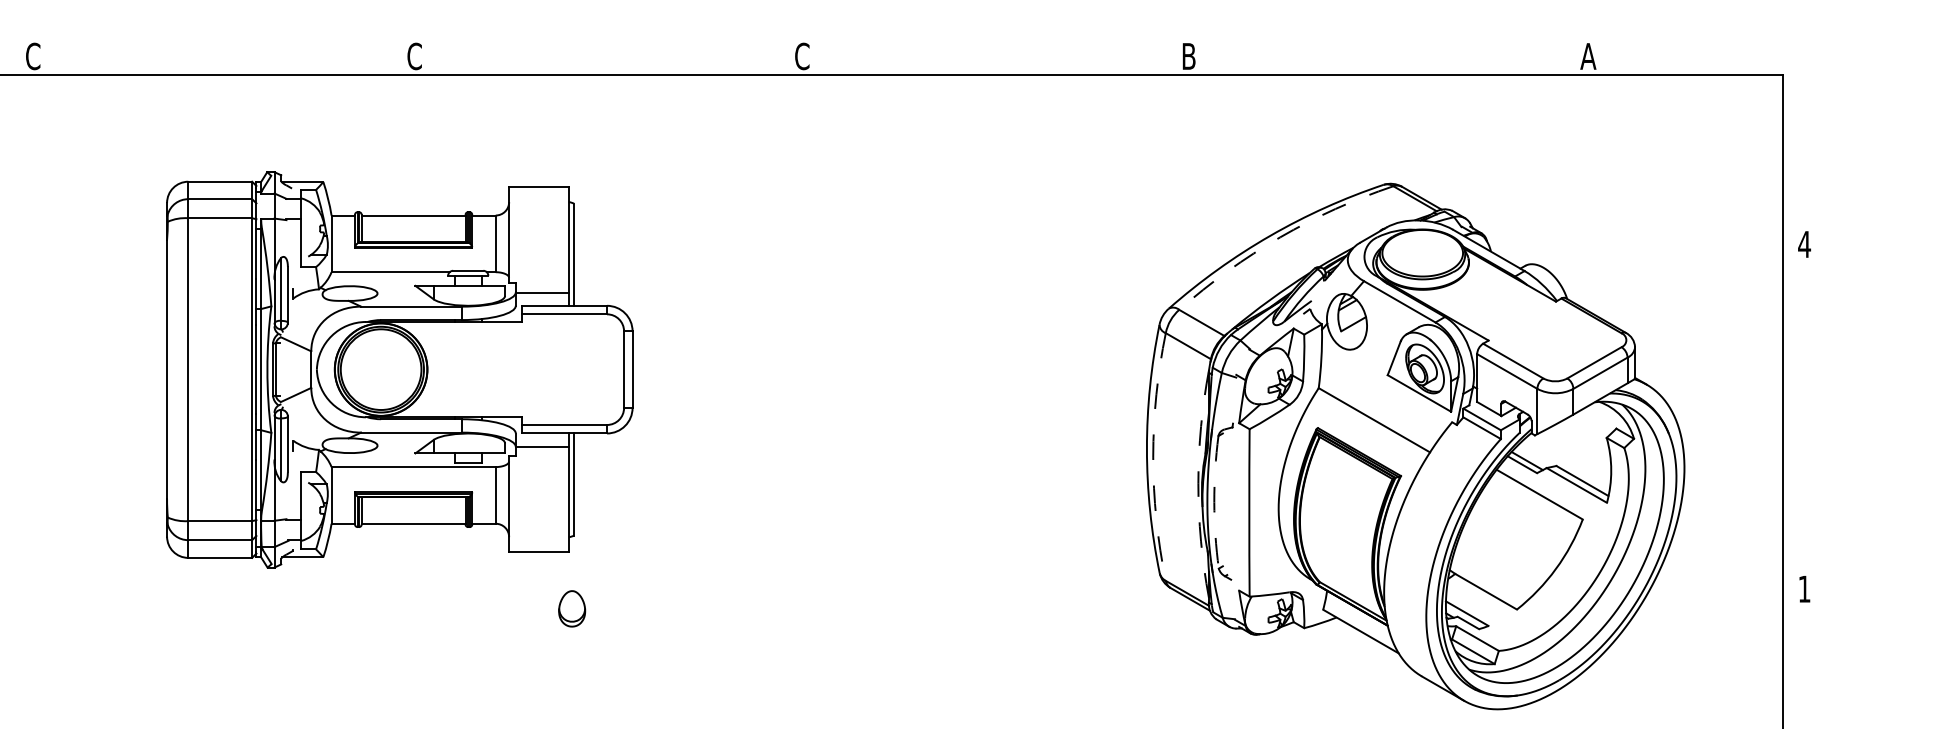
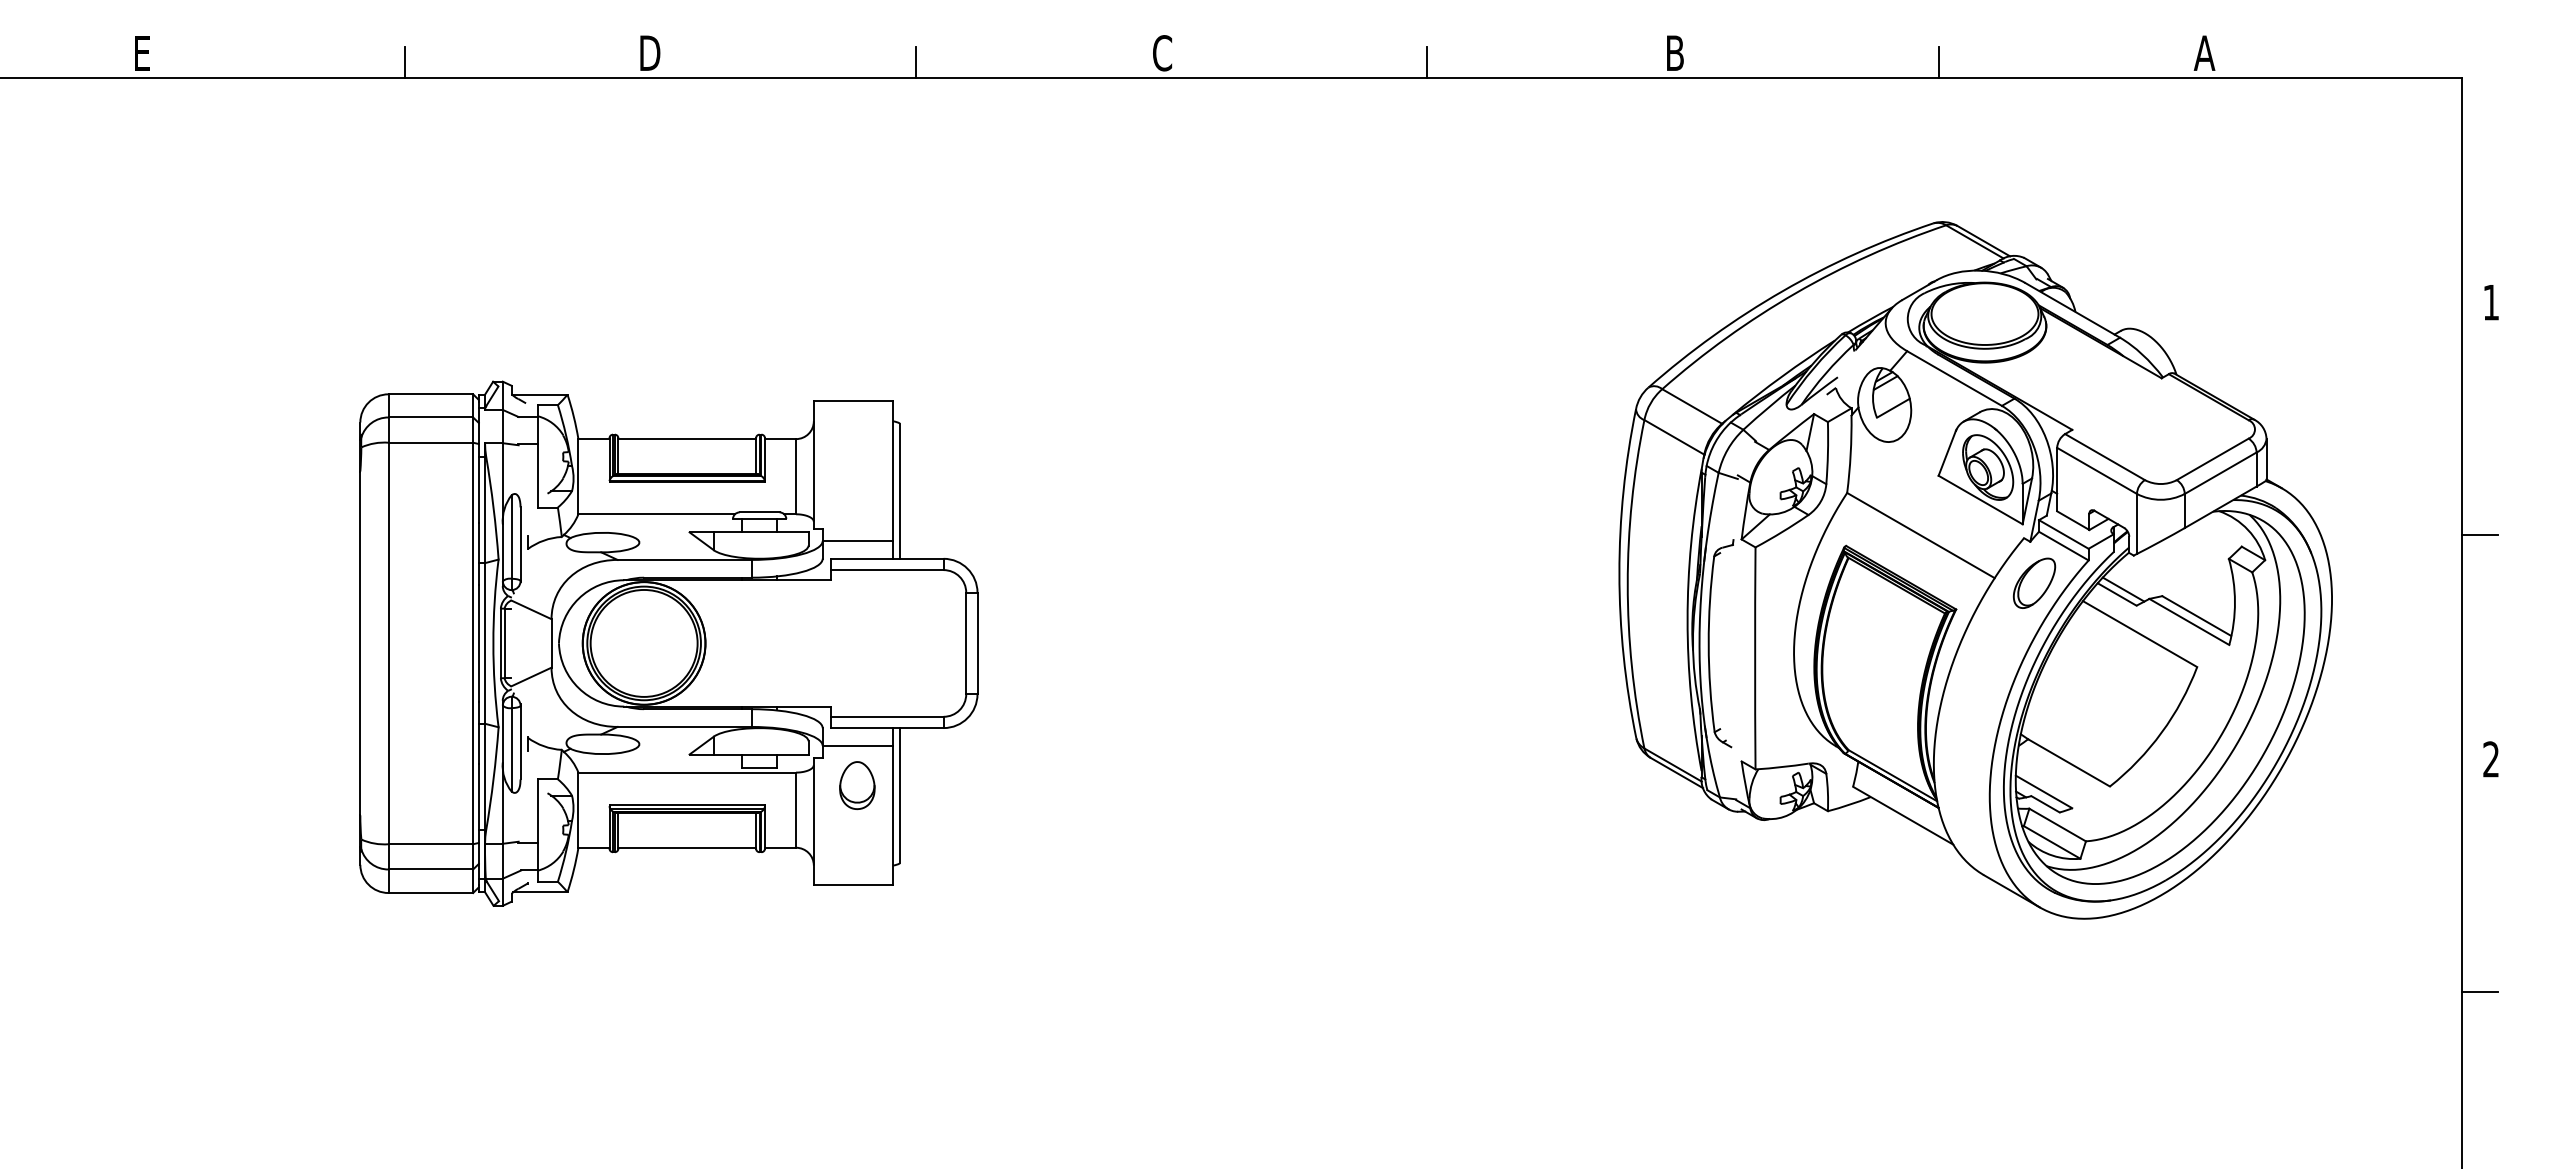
text: (32, 56) -> (142, 53), C -> E
text: (415, 56) -> (649, 53), C -> D
line: (231, 63) -> (405, 62), added
line: (616, 63) -> (916, 62), added
line: (1002, 63) -> (1427, 62), added
line: (1387, 63) -> (1938, 62), added
arc: (1280, 237) -> (1796, 293), dashed -> solid
text: (1804, 244) -> (2490, 302), 4 -> 1
part: (399, 369) -> (668, 643), moved
line: (1796, 419) -> (2480, 534), added
part: (1460, 455) -> (2034, 582), added
arc: (1153, 457) -> (1627, 584), dashed -> solid
arc: (1198, 483) -> (1687, 619), dashed -> solid
arc: (1214, 502) -> (1708, 644), dashed -> solid
text: (1804, 589) -> (2490, 759), 1 -> 2

